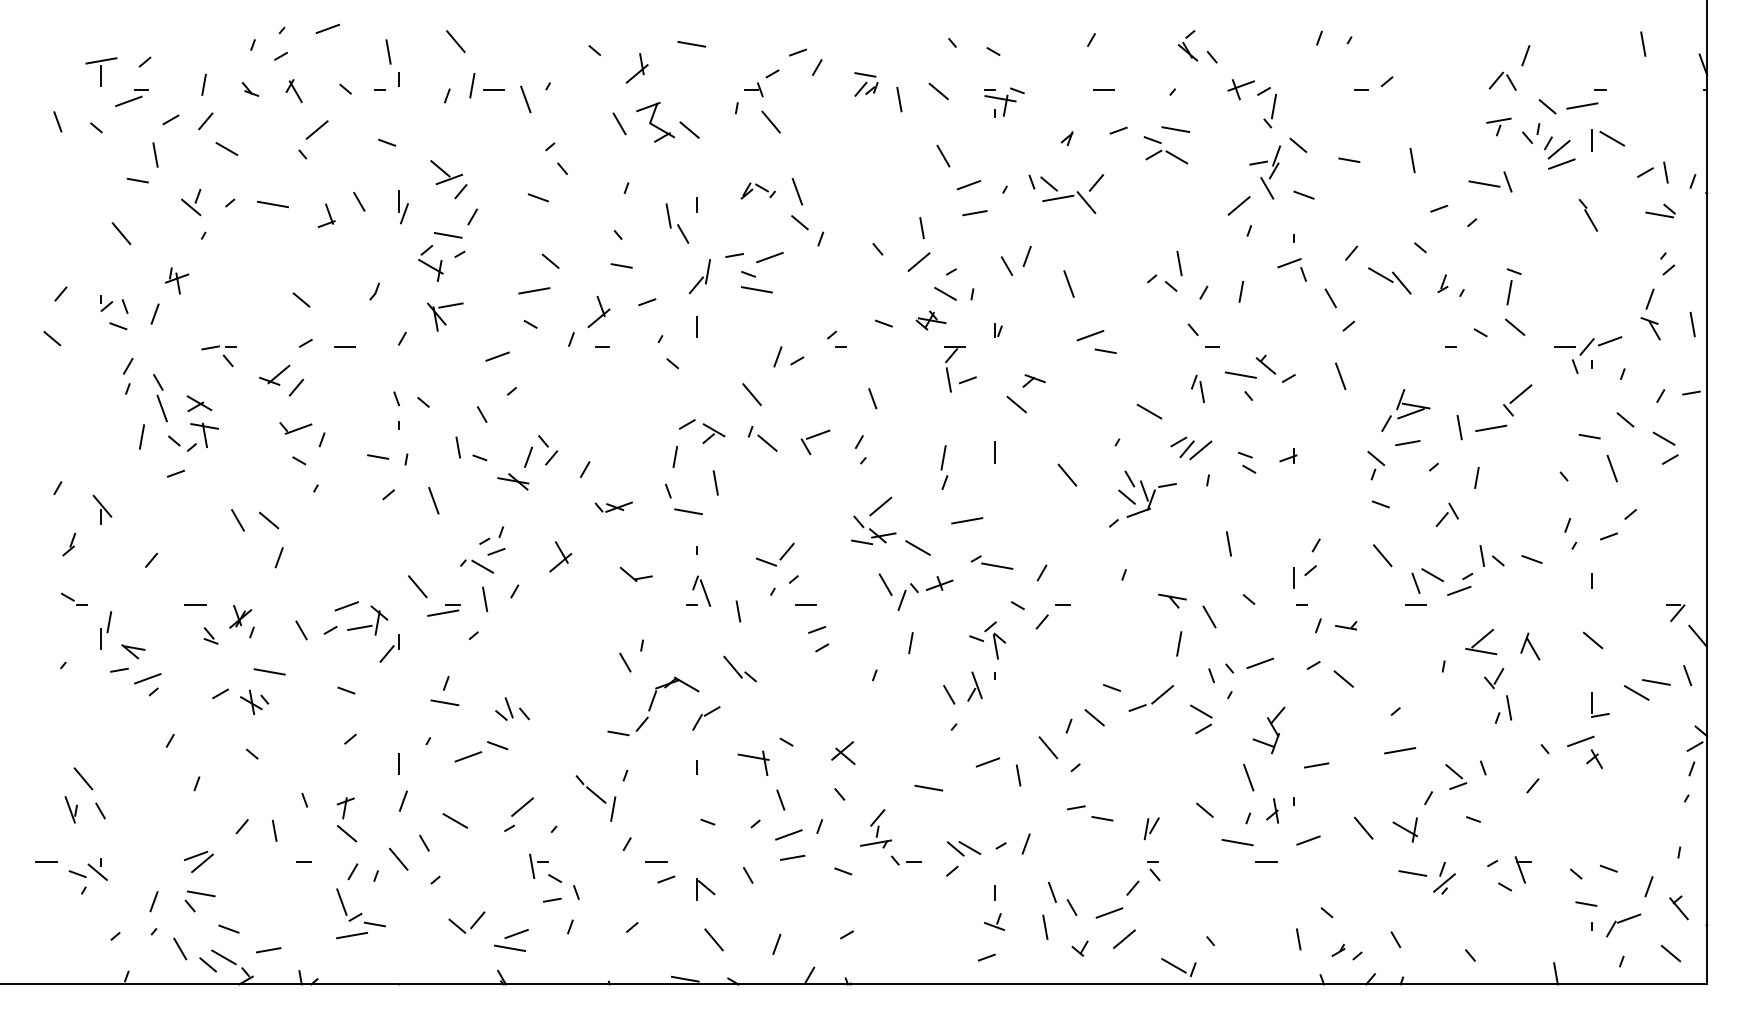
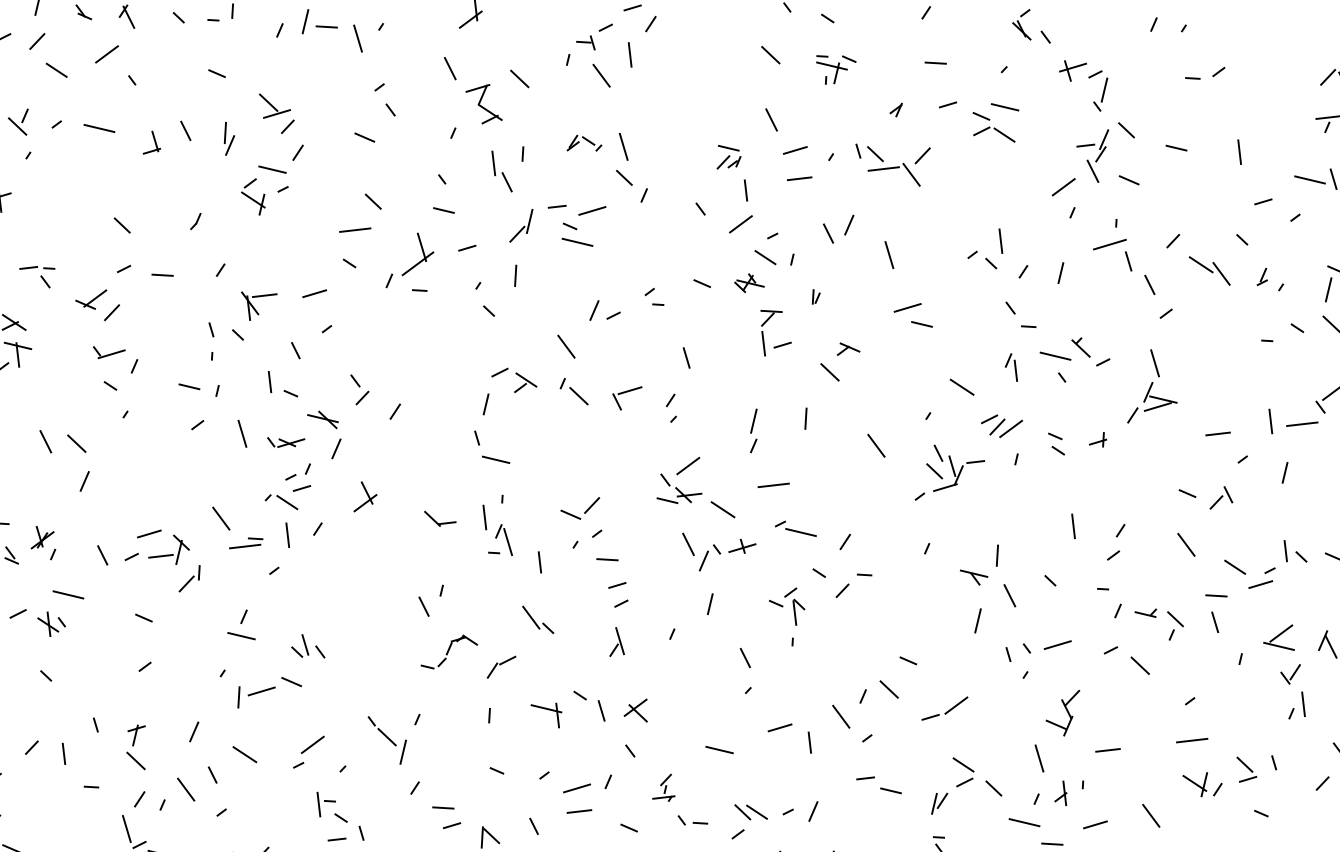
part: (866, 84) -> (729, 157), moved
line: (899, 99) -> (630, 54), moved
part: (655, 122) -> (484, 104), moved
line: (316, 129) -> (106, 53), moved
part: (1291, 269) -> (1112, 253), size x1.4
part: (598, 312) -> (417, 255), size x1.4
part: (445, 316) -> (258, 306), moved
part: (1405, 410) -> (1152, 403), moved
line: (528, 456) -> (336, 448), moved
part: (1375, 465) -> (1174, 626), moved
line: (715, 482) -> (484, 517), moved
part: (613, 506) -> (285, 442), moved
part: (1446, 514) -> (1221, 497), moved
line: (1228, 543) -> (1073, 525), moved
line: (1293, 577) -> (997, 555), moved
line: (1415, 582) -> (1214, 621), moved
part: (974, 686) -> (617, 642), moved
part: (1151, 698) -> (945, 708), moved
part: (653, 706) -> (449, 652), size x0.6
part: (1201, 719) -> (963, 772), moved
line: (398, 763) -> (238, 696), moved
line: (780, 799) -> (601, 710), moved
part: (875, 828) -> (663, 787), size x0.7
part: (1404, 829) -> (1194, 783), moved

